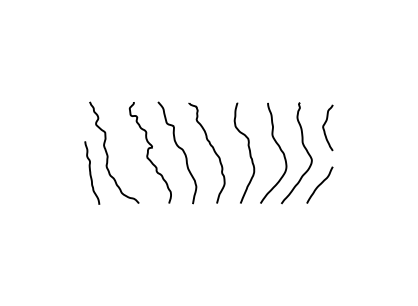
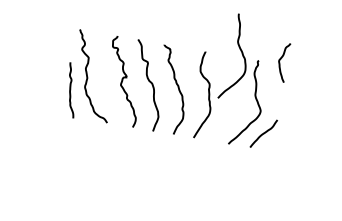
curve: (324, 127) -> (280, 61), moved
curve: (279, 149) -> (241, 54), moved

